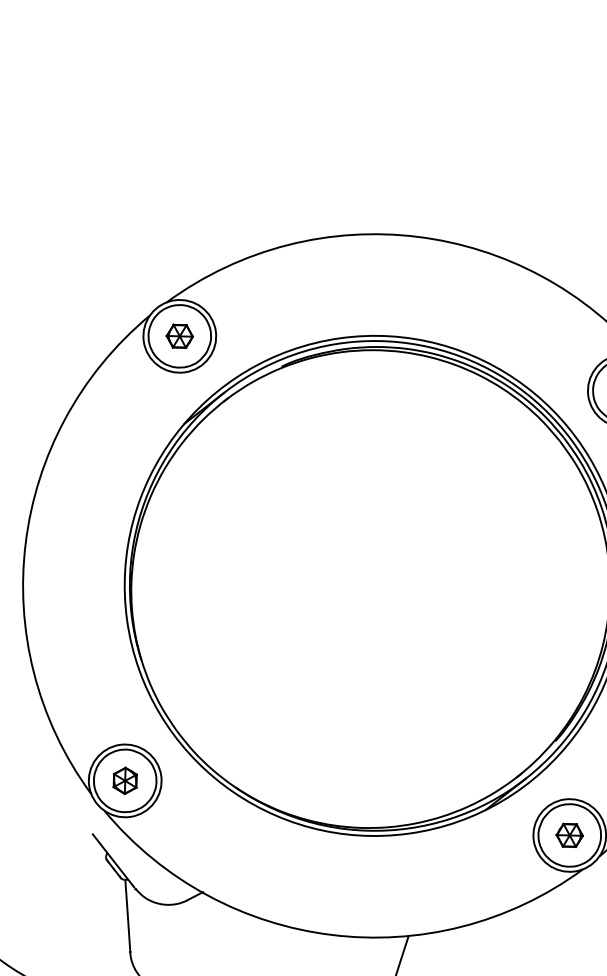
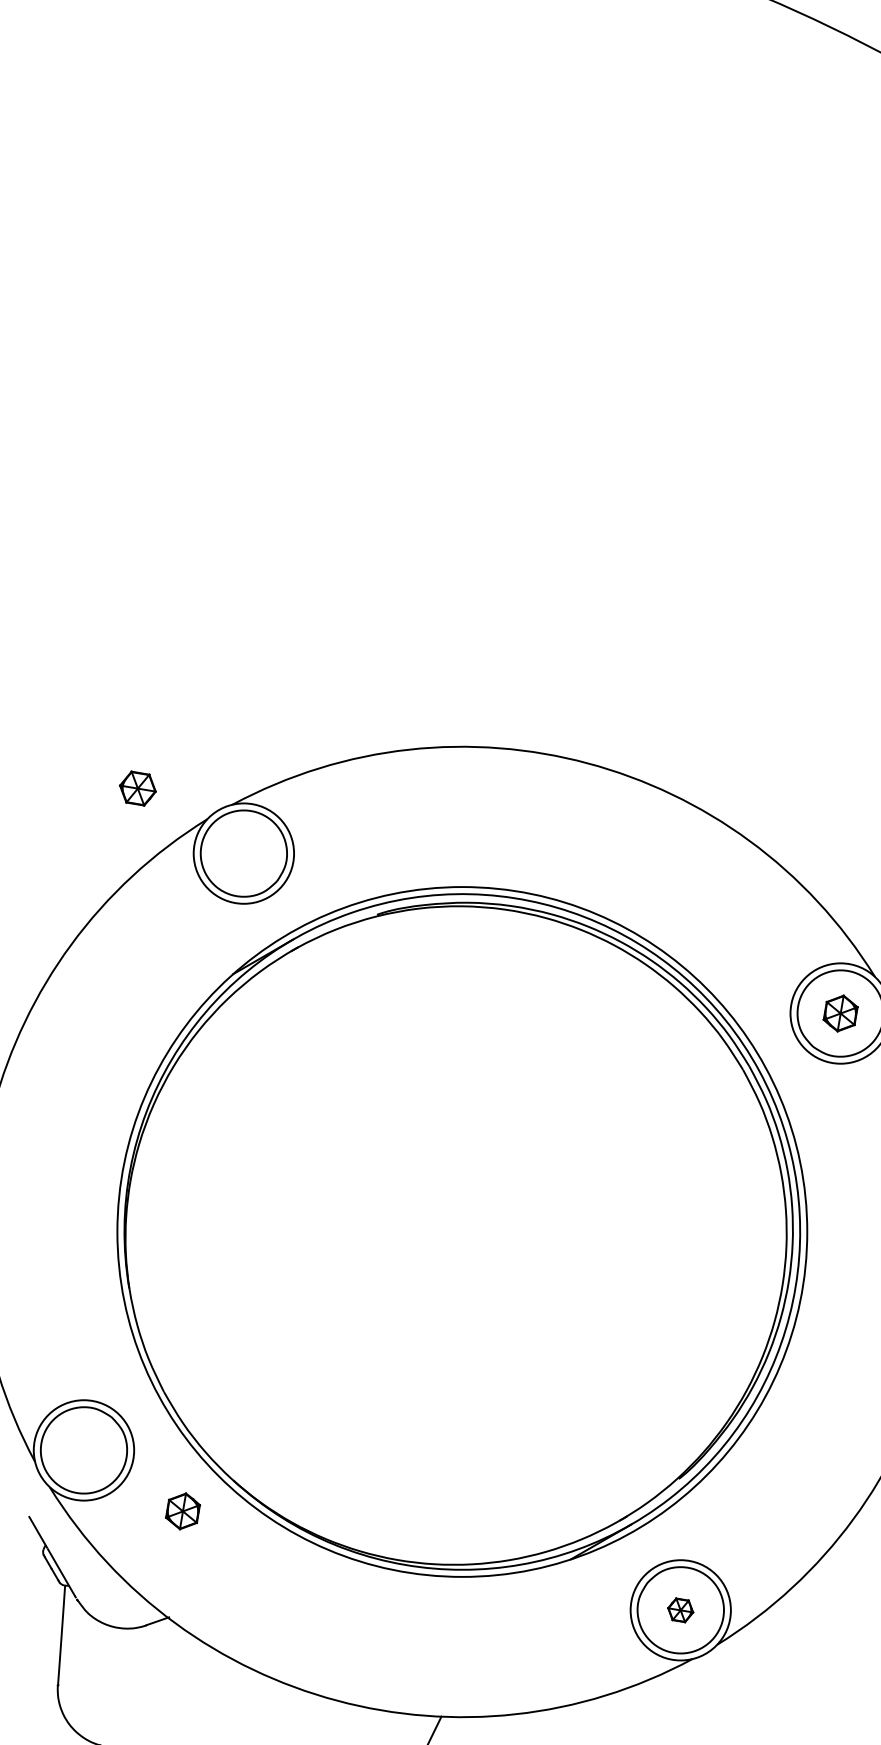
part: (179, 336) -> (137, 788), moved
part: (124, 781) -> (182, 1511), moved
part: (569, 835) -> (680, 1610), size x0.7

